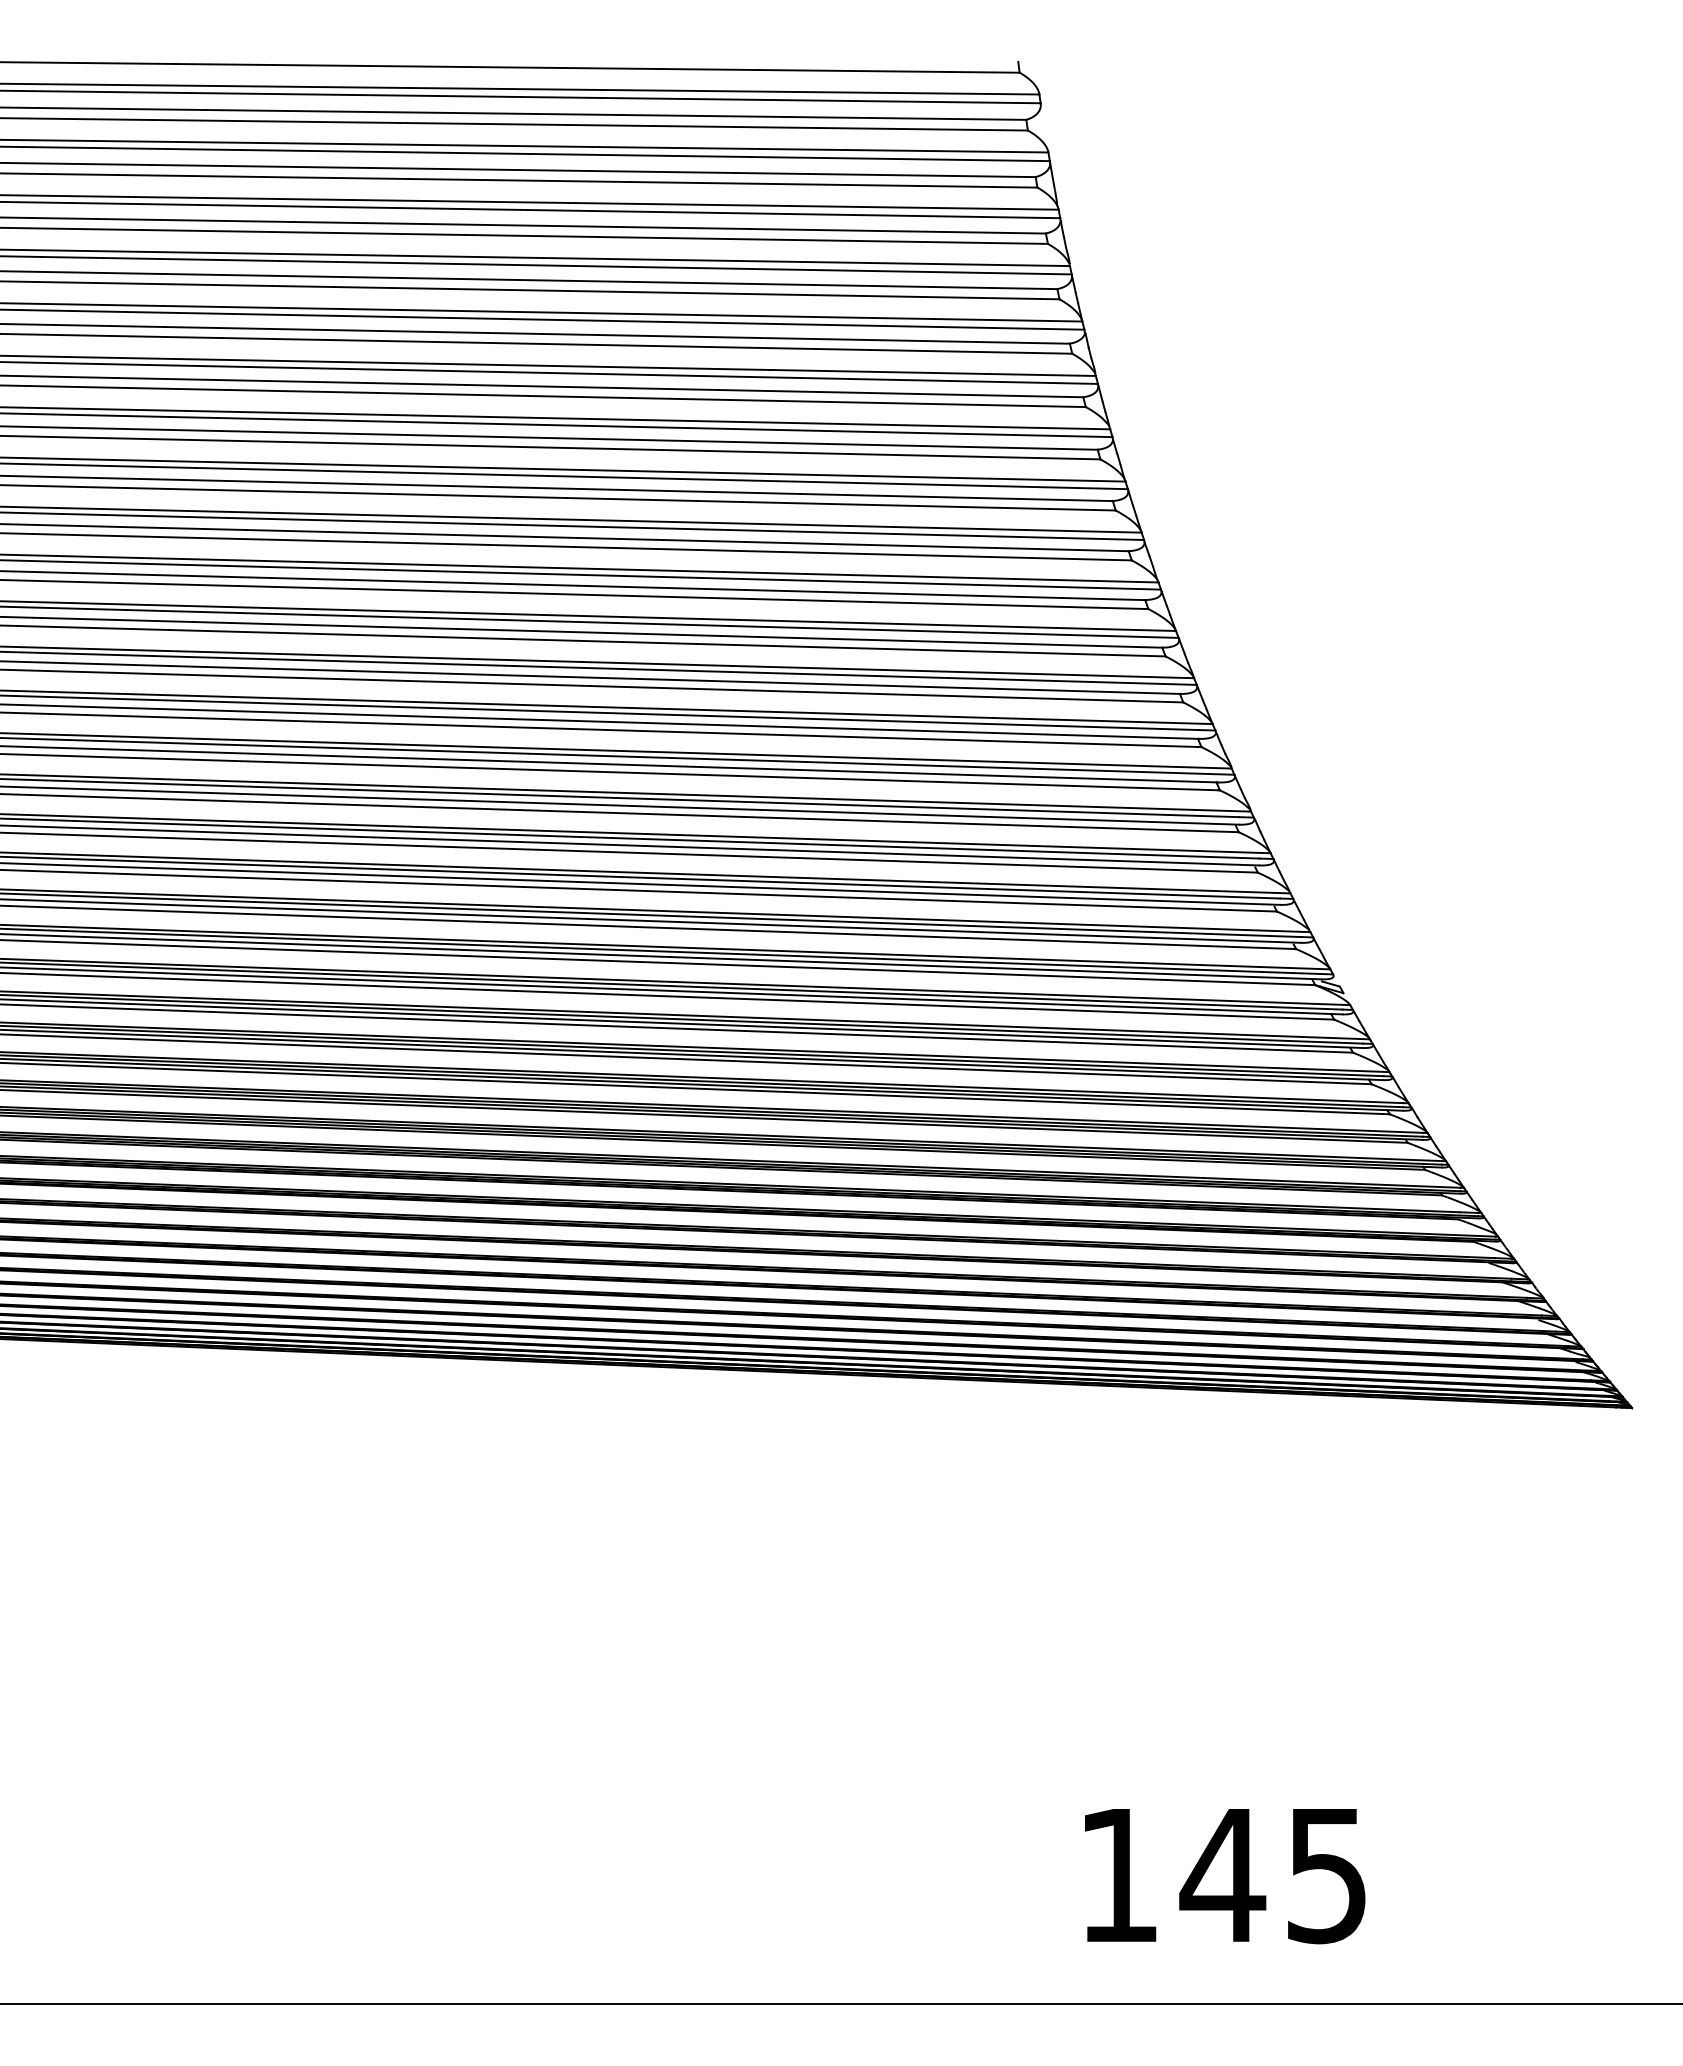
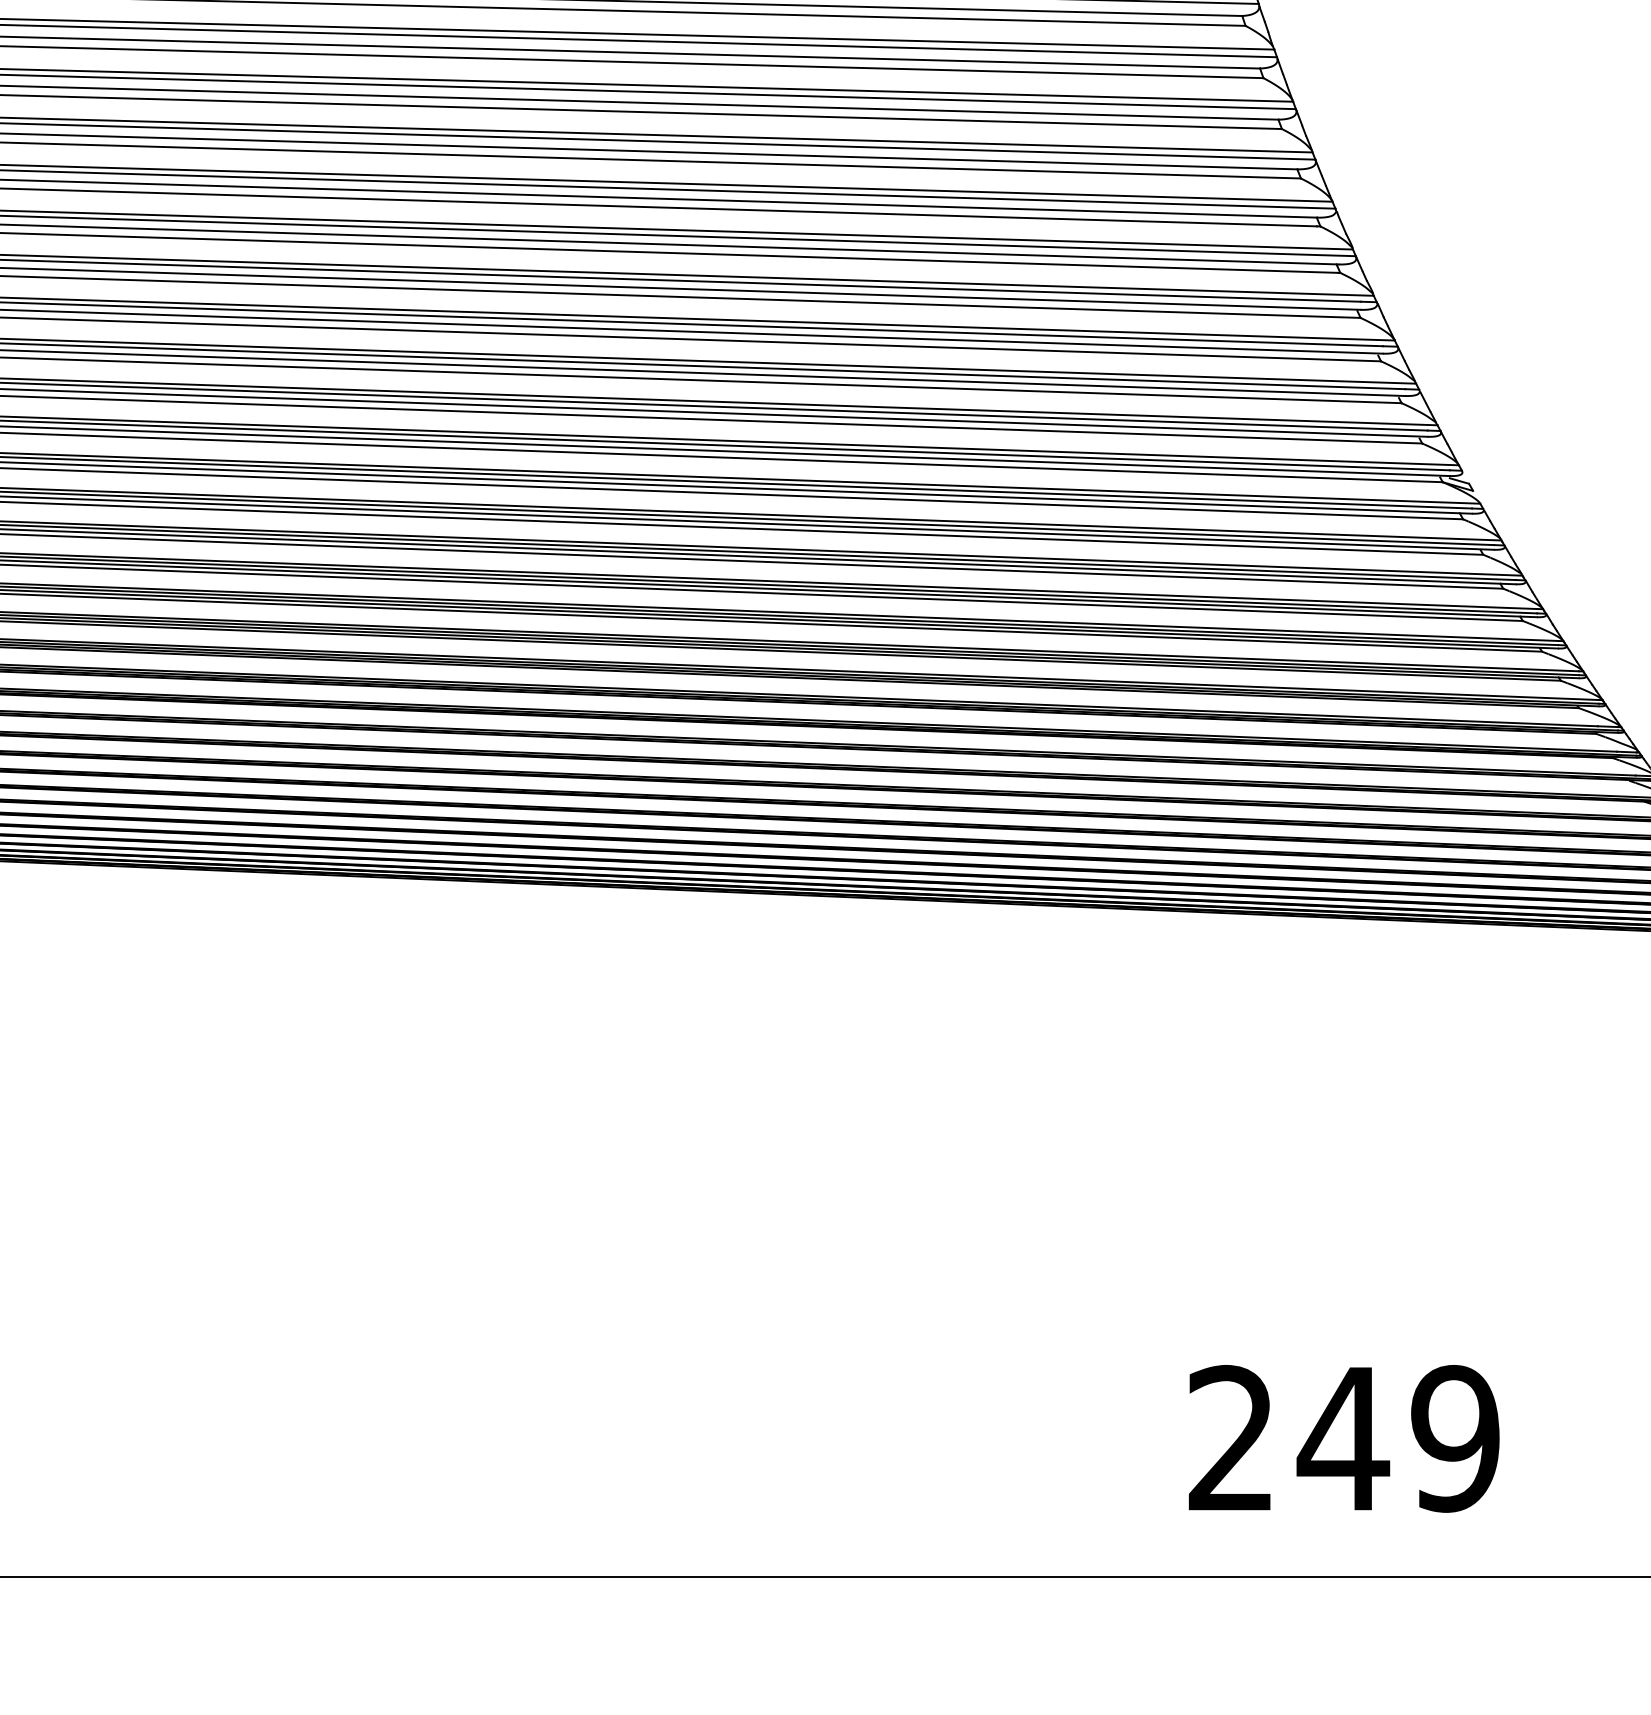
text: (1223, 1875) -> (1344, 1438), 145 -> 249

